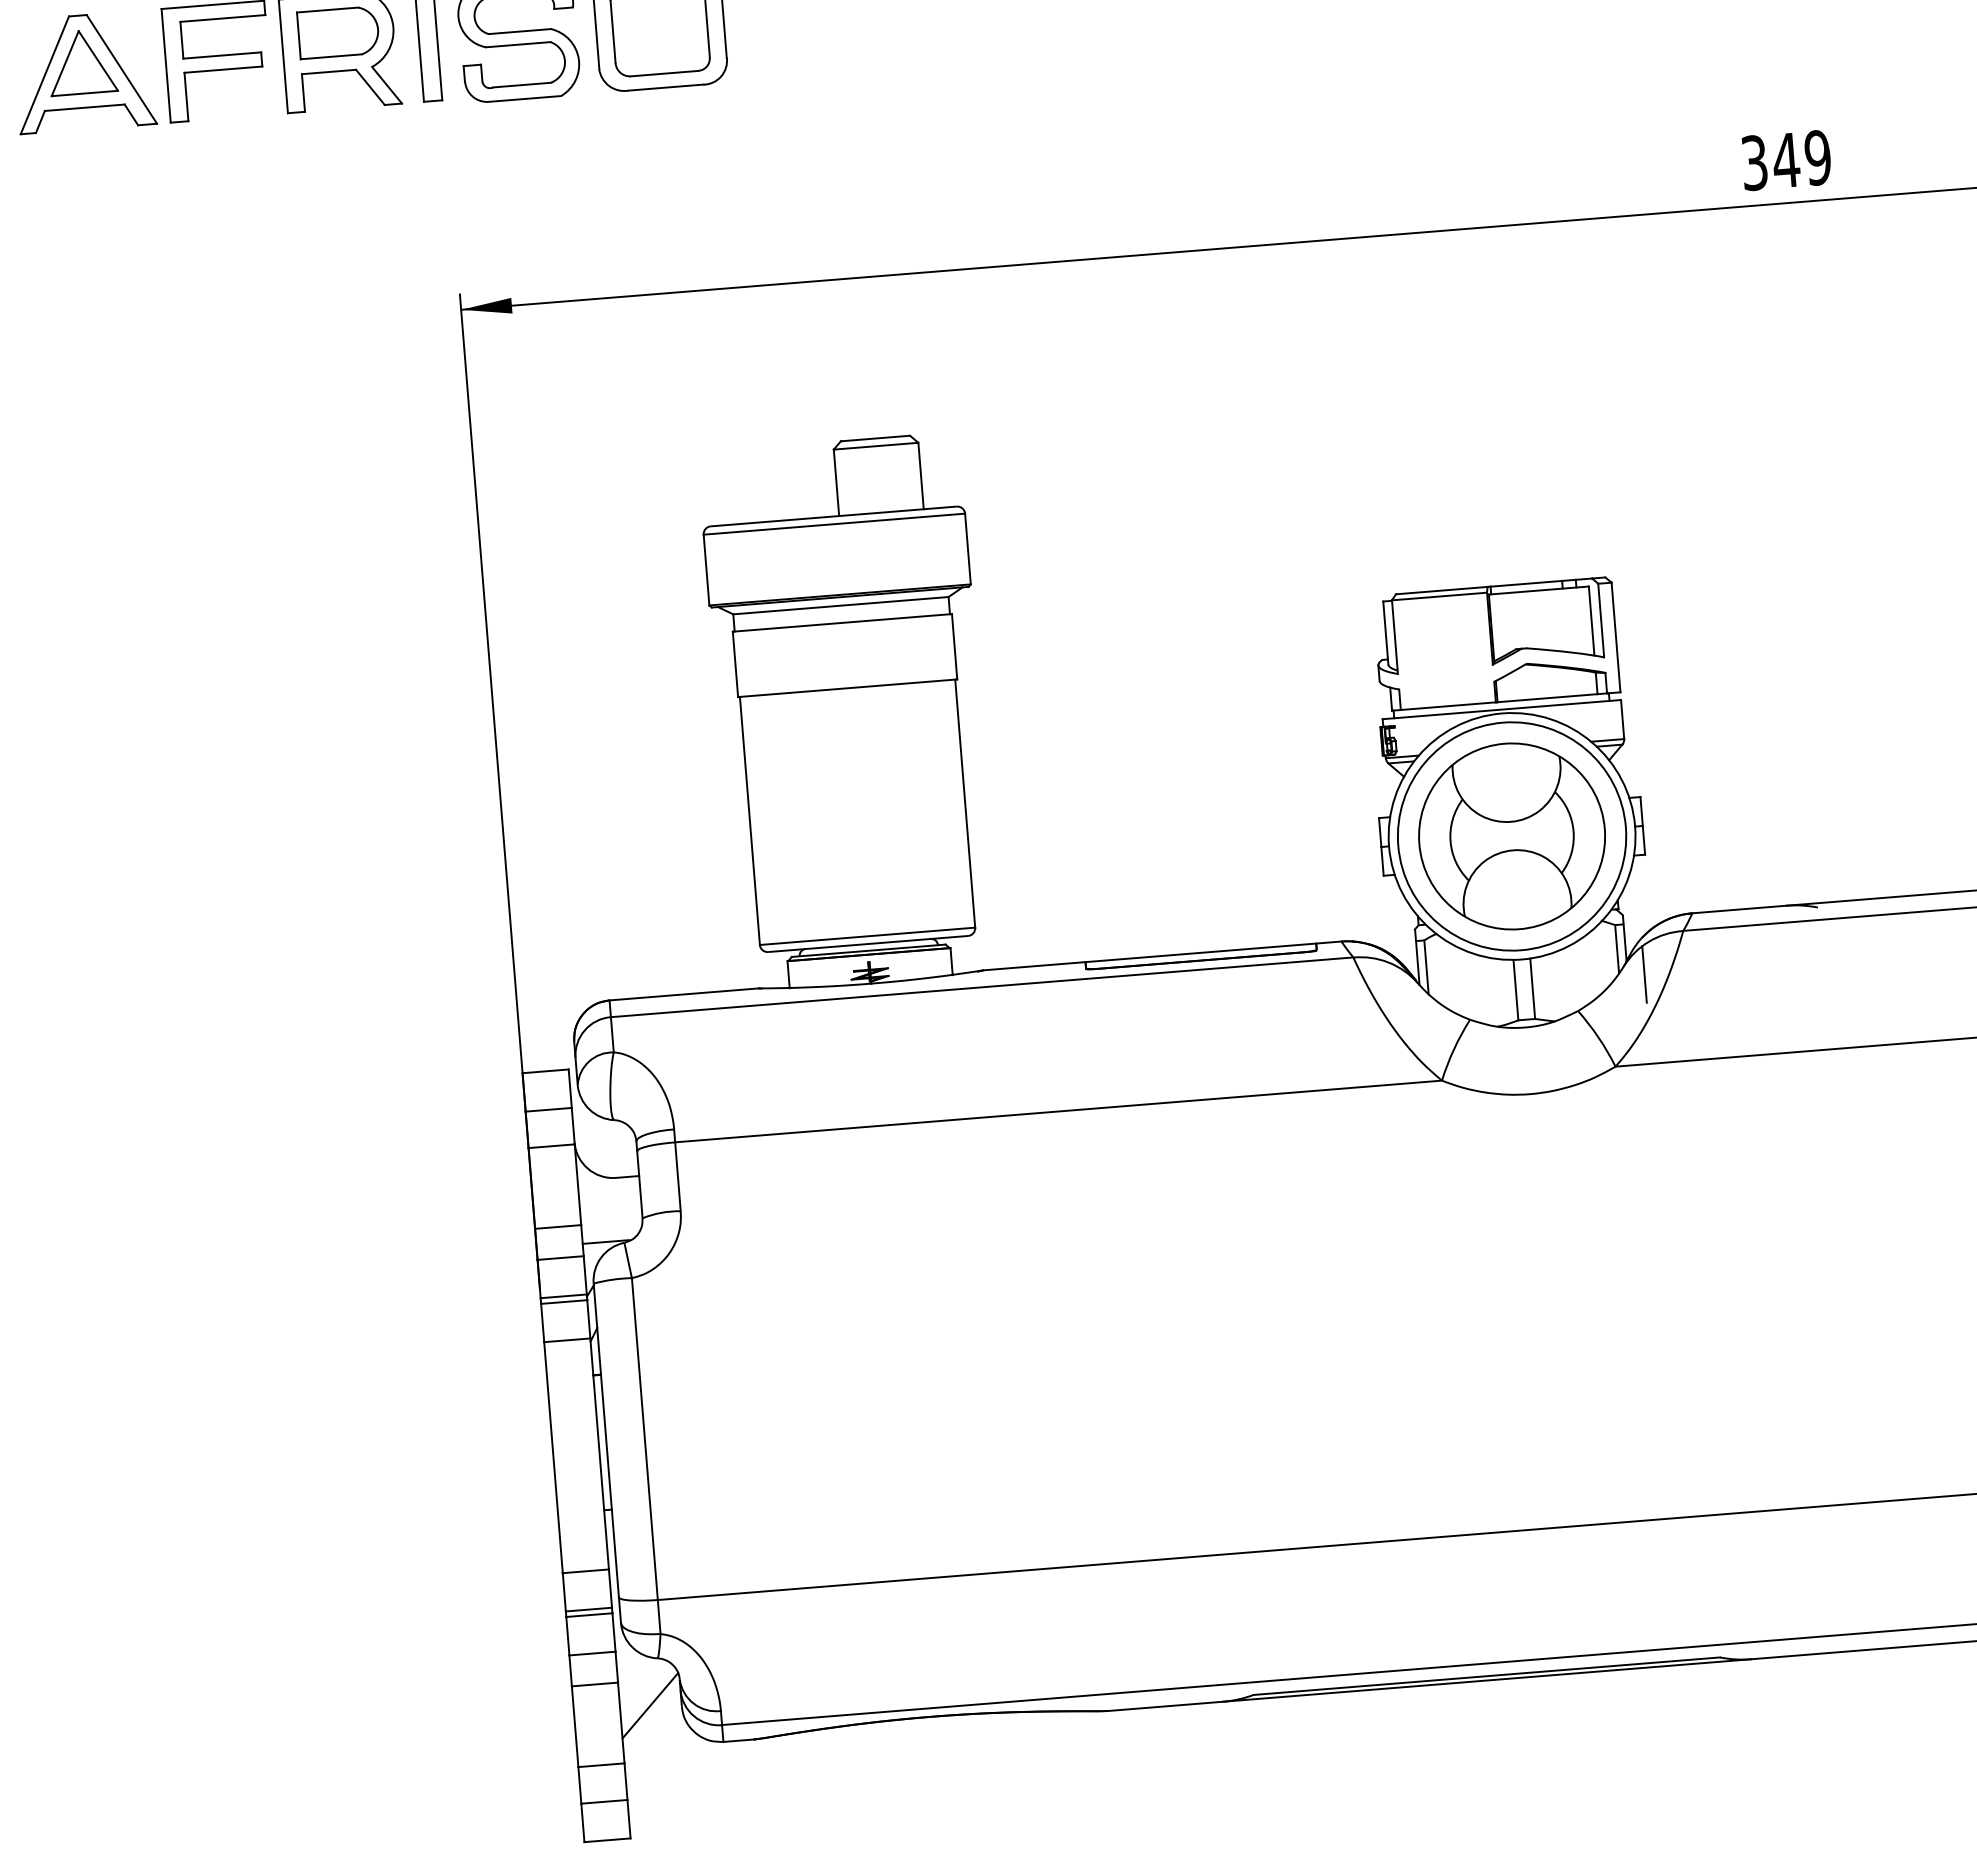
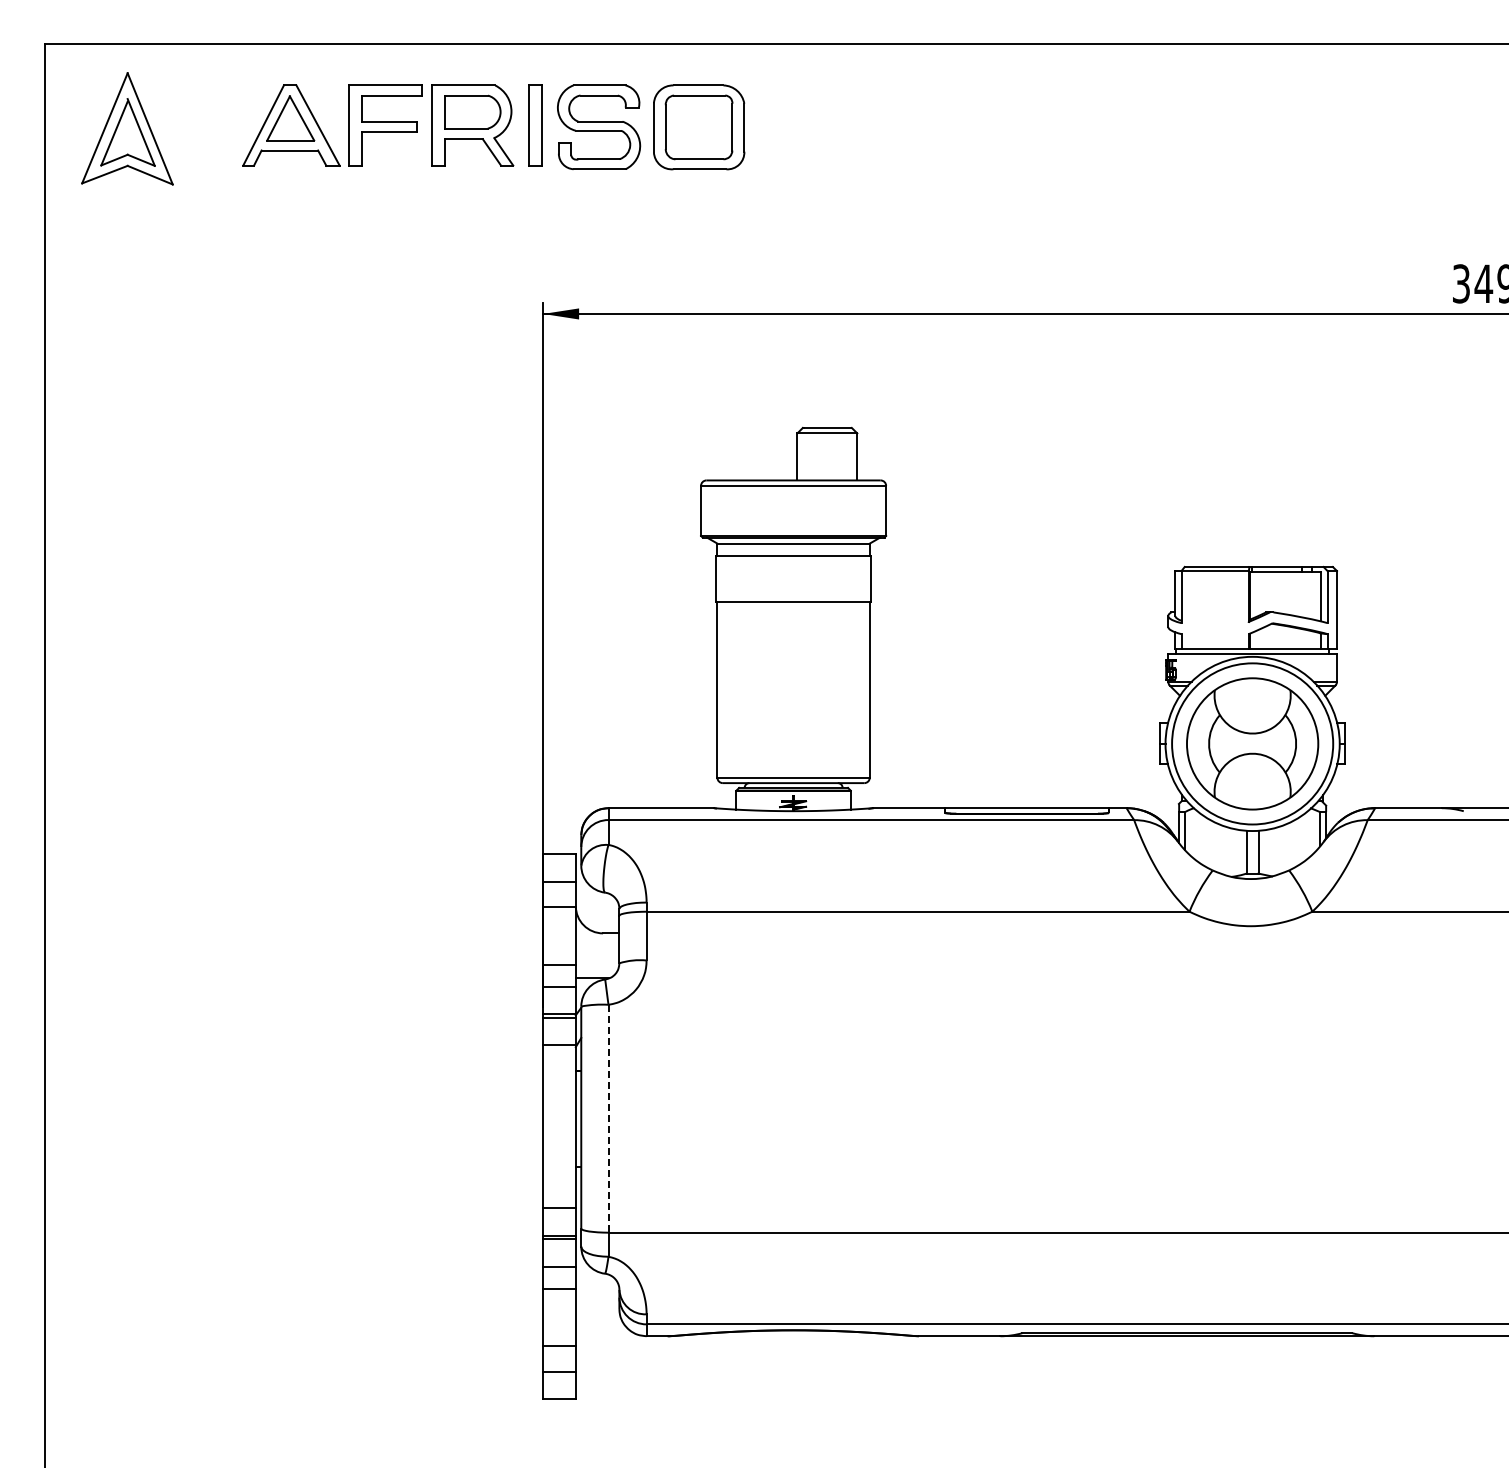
line: (1645, 974) -> (1338, 848), removed
line: (644, 1438) -> (608, 1118), solid -> dashed
line: (649, 1705) -> (596, 1306), removed

